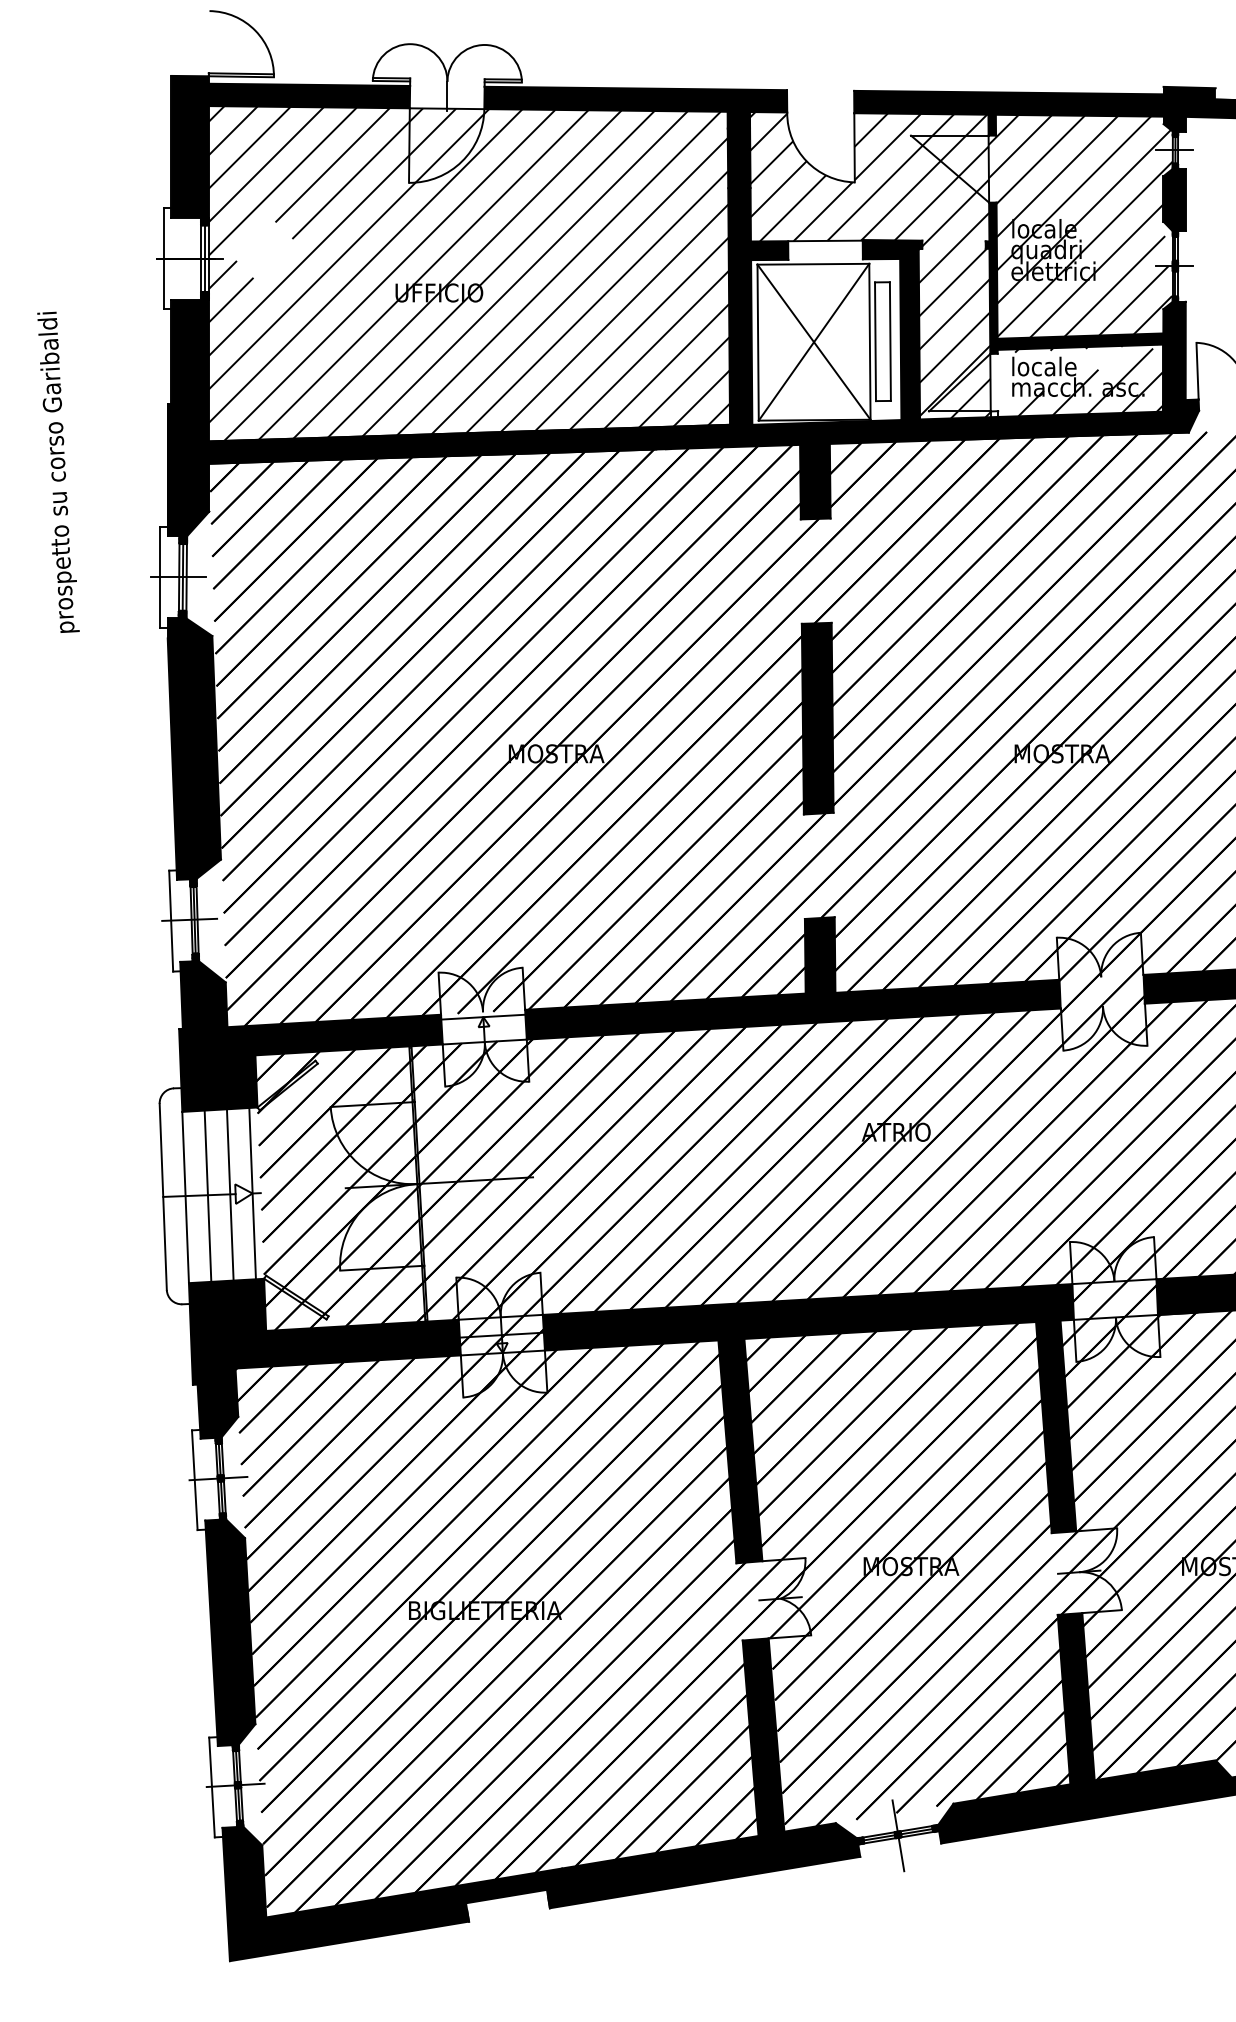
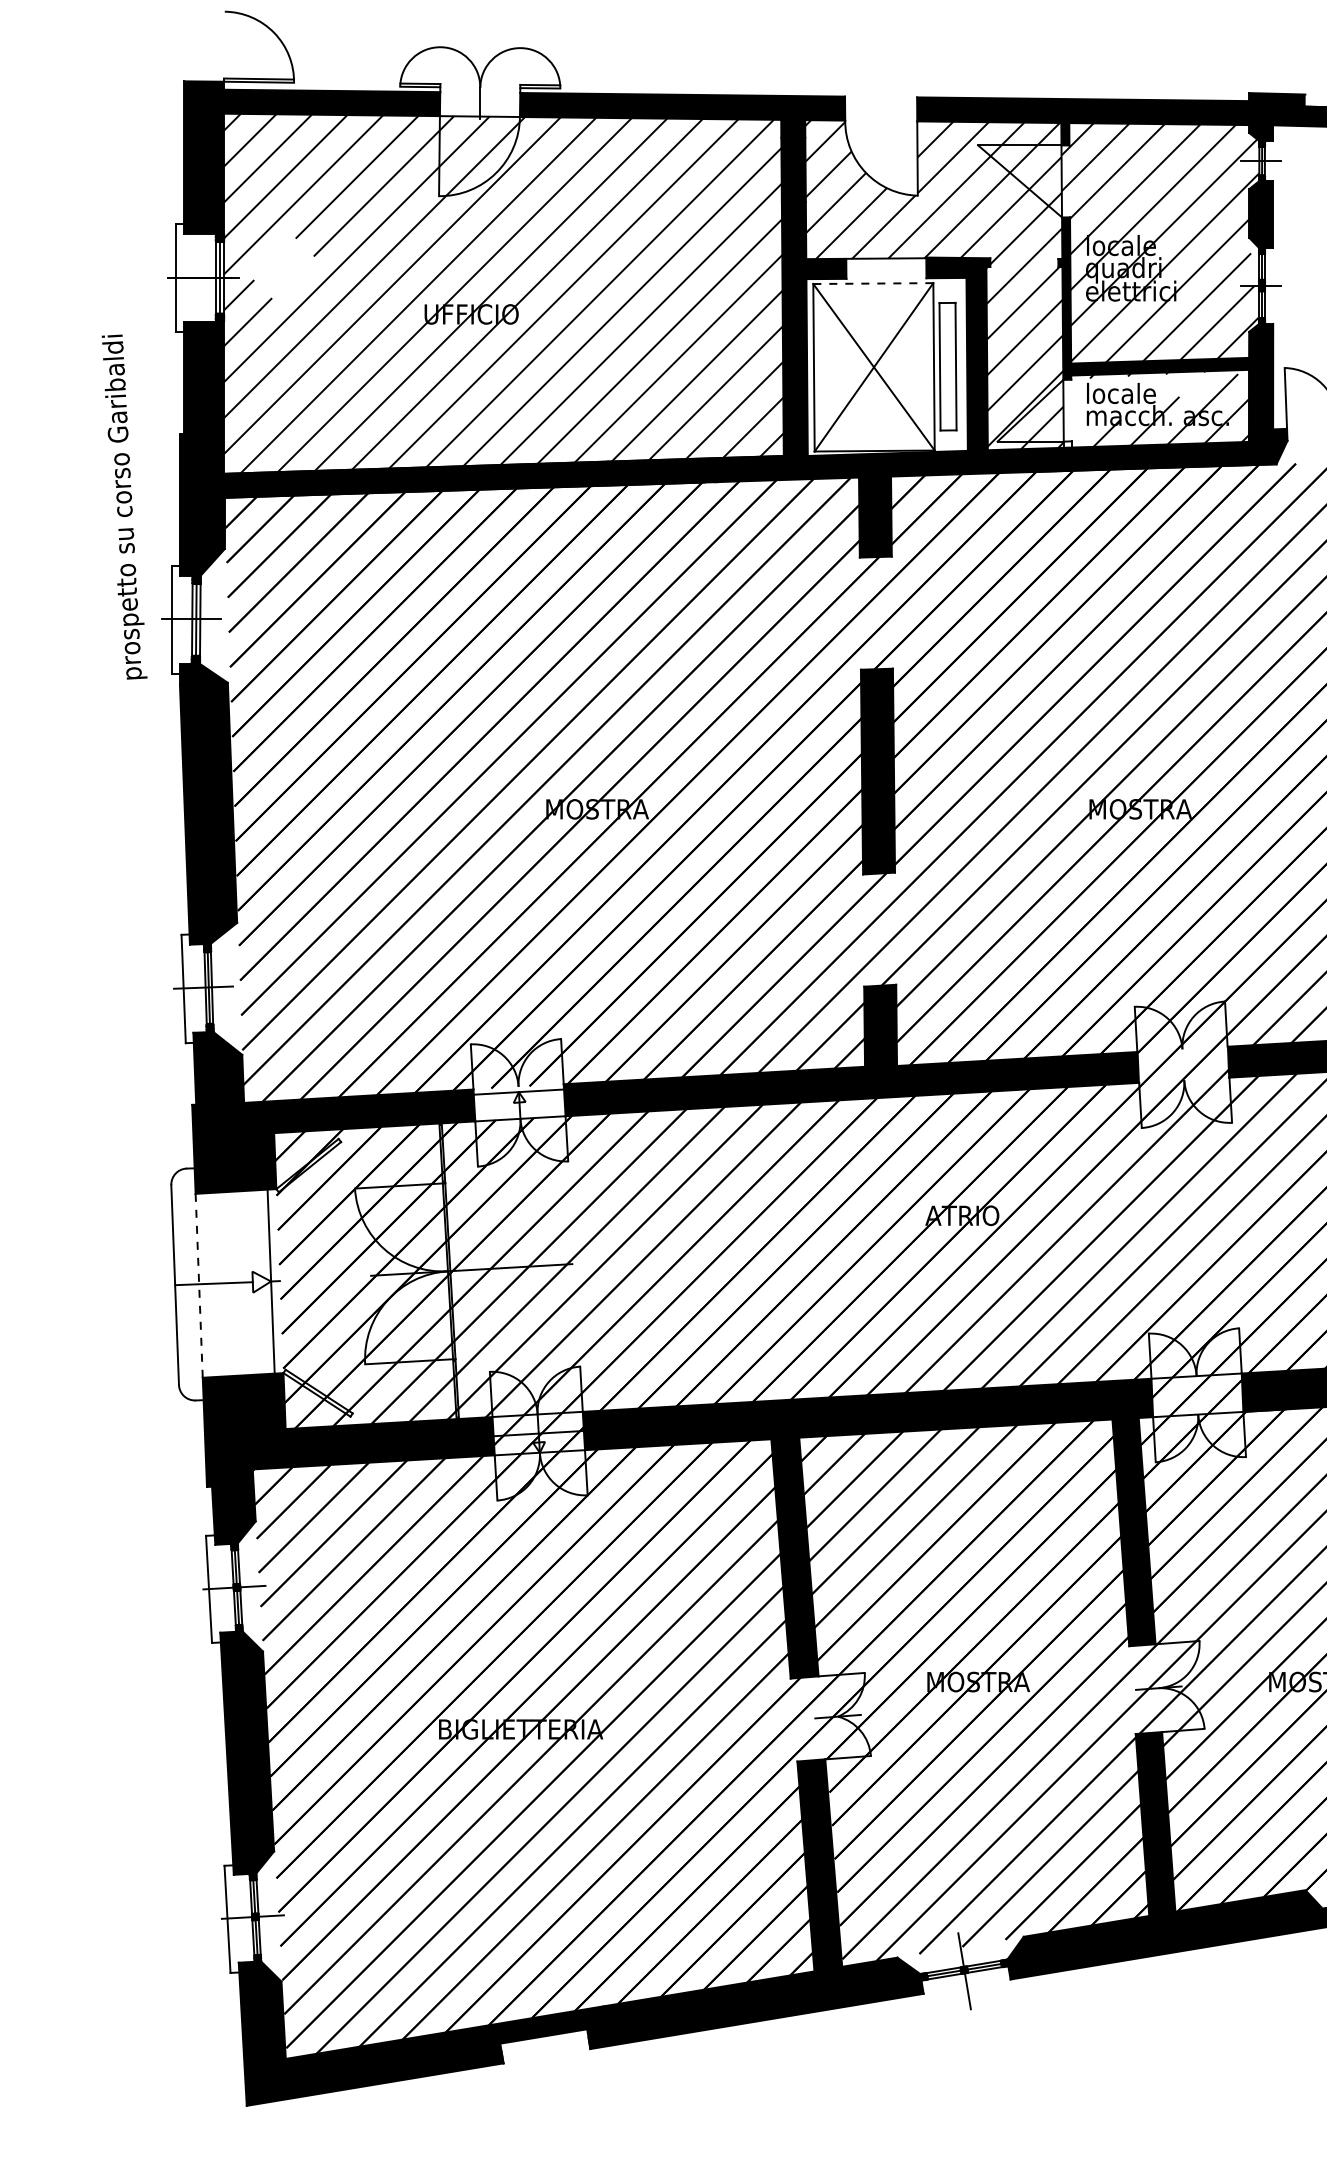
line: (813, 264) -> (873, 283), solid -> dashed
text: (58, 471) -> (124, 506), moved
line: (229, 1194) -> (246, 1282), removed
line: (207, 1196) -> (222, 1284), removed
line: (185, 1198) -> (199, 1286), solid -> dashed

